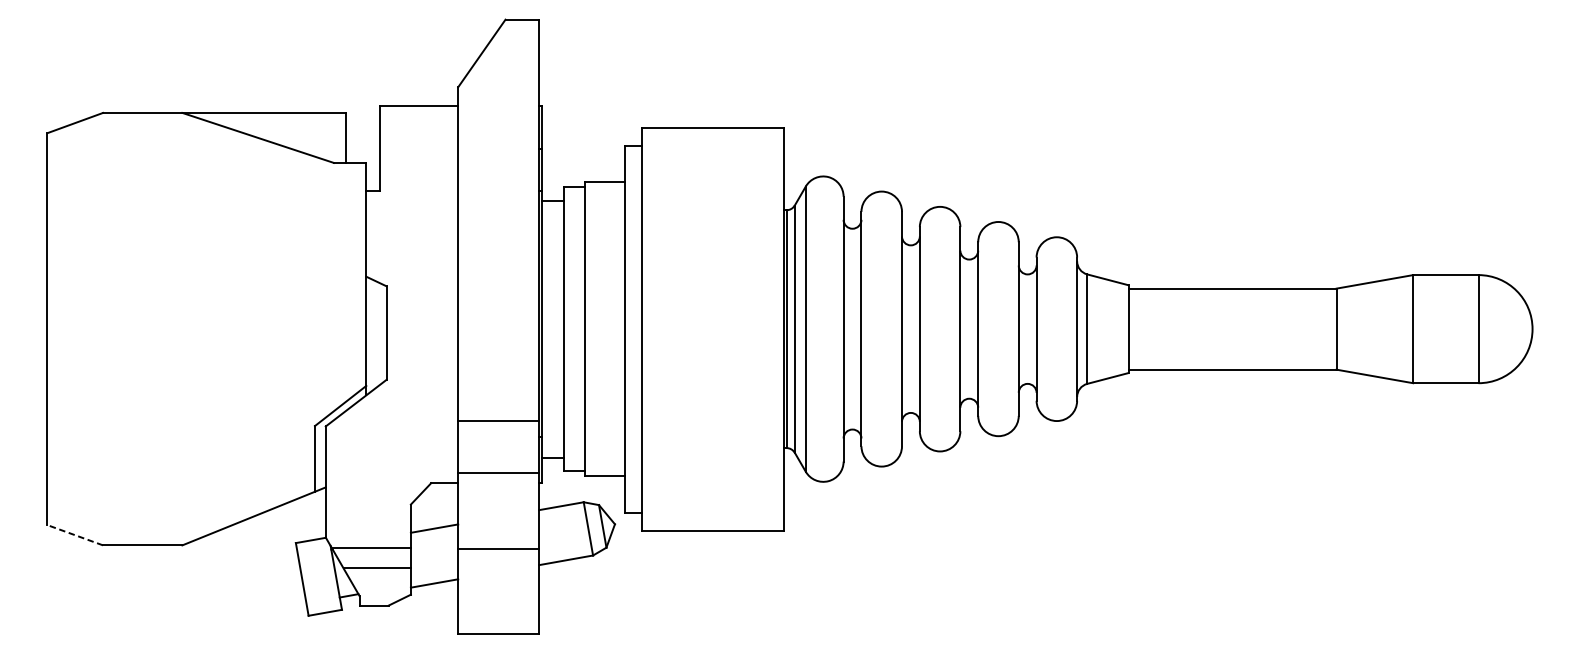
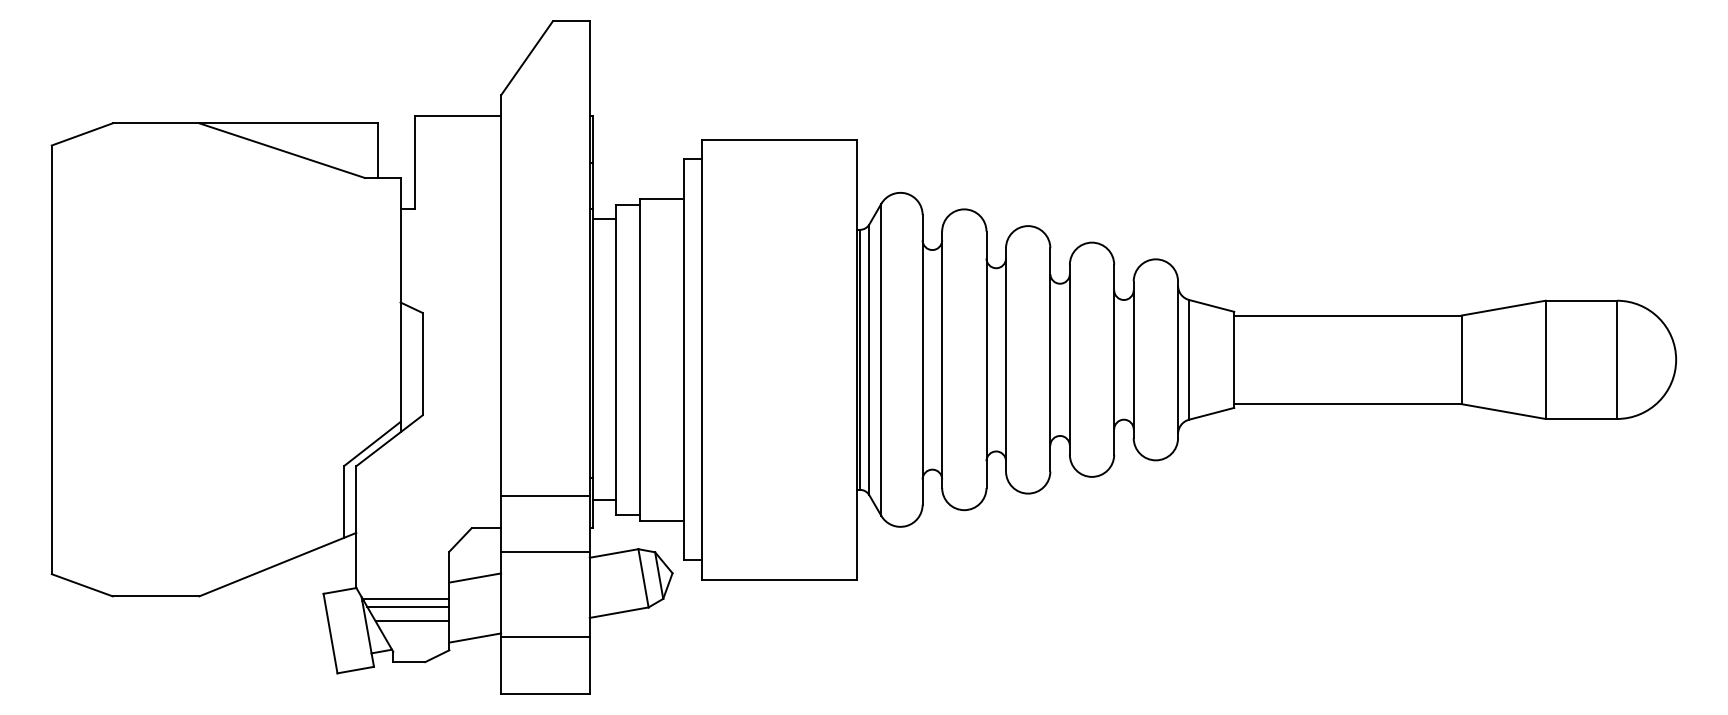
line: (498, 421) -> (545, 495), moved
line: (498, 473) -> (545, 552), moved
line: (74, 535) -> (81, 585), dashed -> solid
line: (498, 549) -> (545, 637), moved
line: (373, 554) -> (408, 606), added

